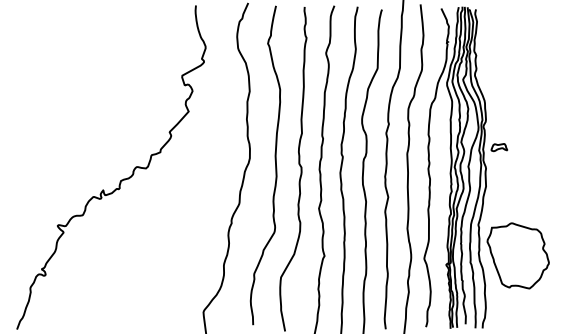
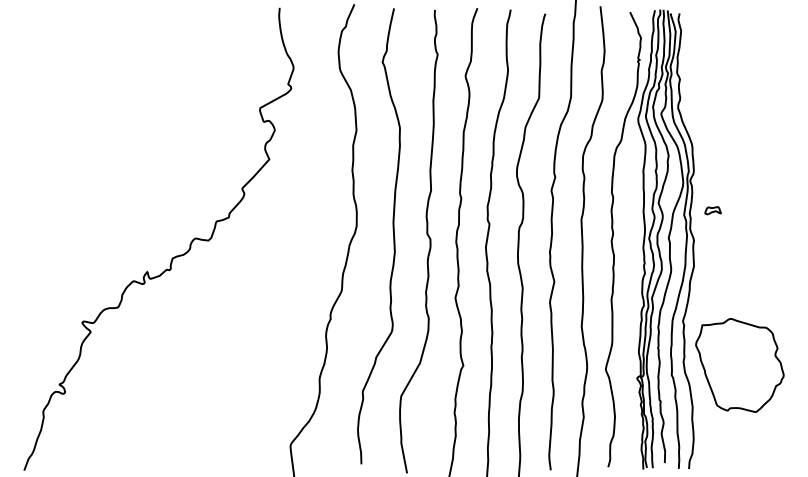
part: (499, 147) -> (713, 210), size x0.7

